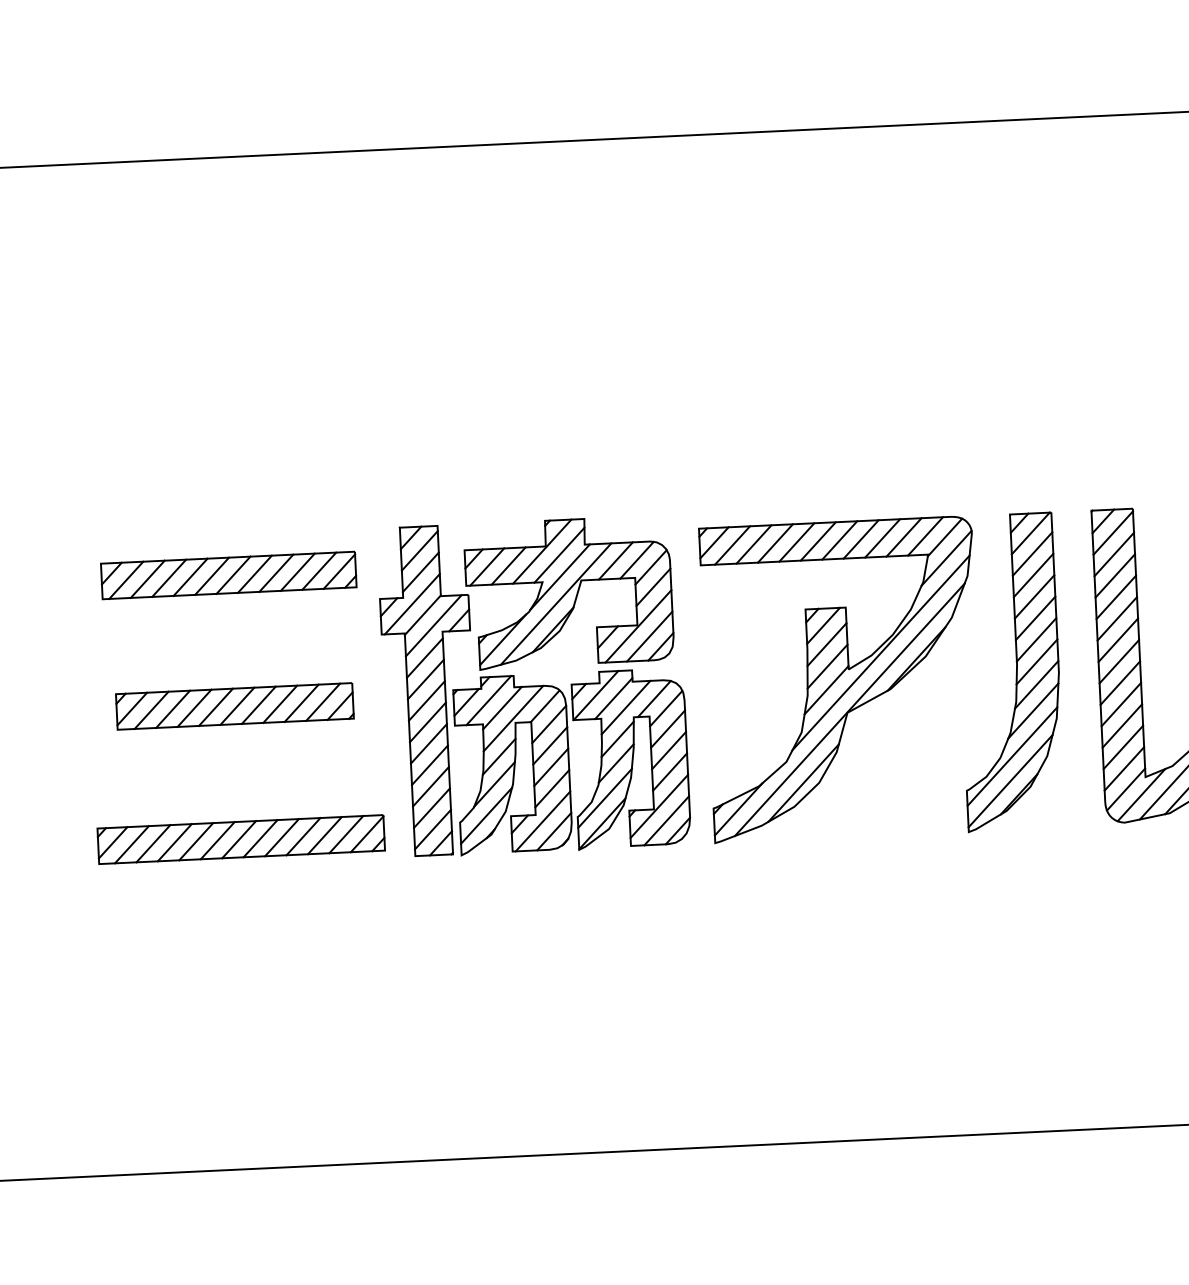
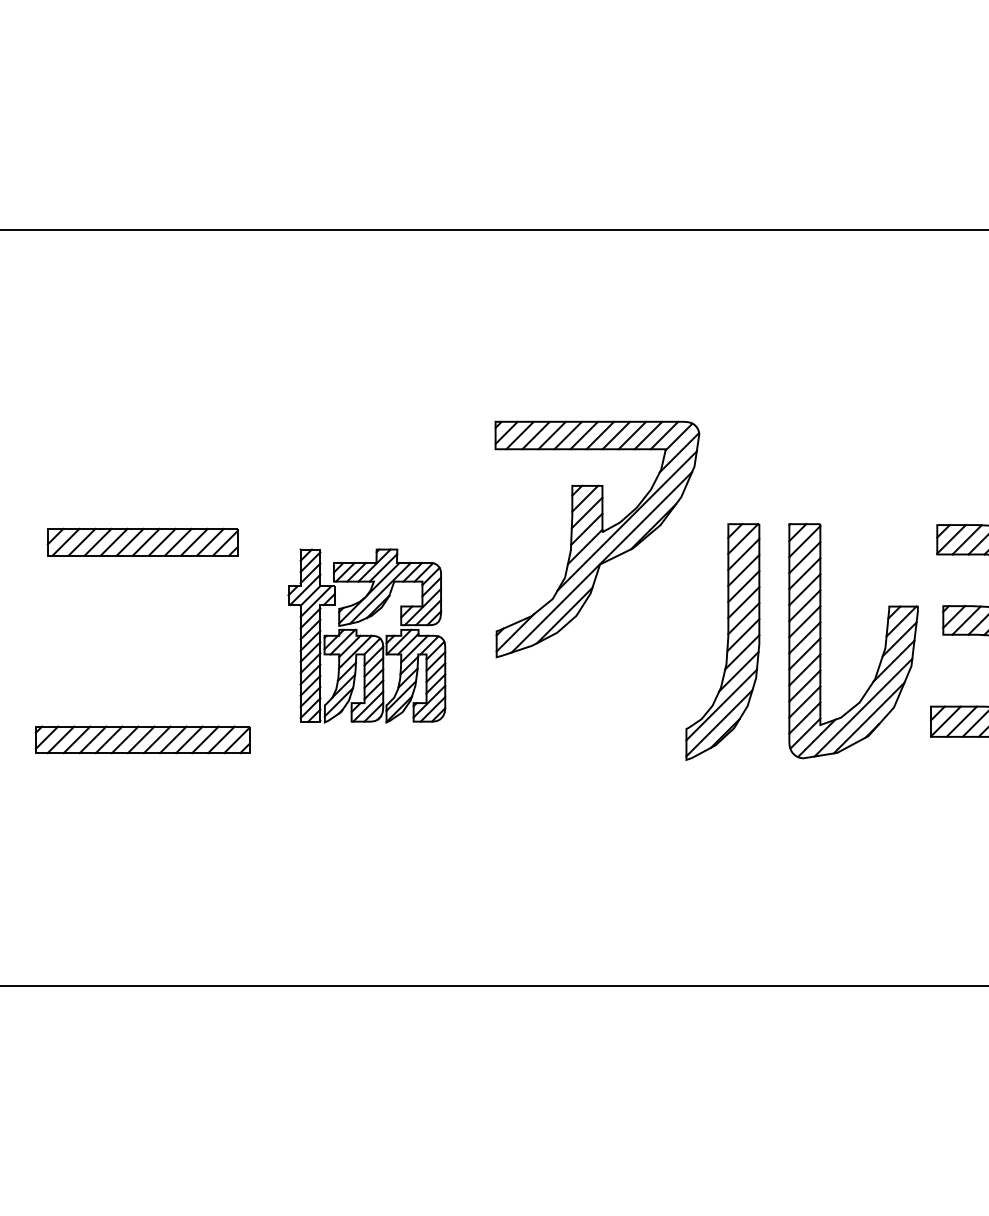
part: (842, 679) -> (597, 539), moved
part: (533, 686) -> (366, 635), size x0.7
part: (234, 705) -> (142, 639), removed

